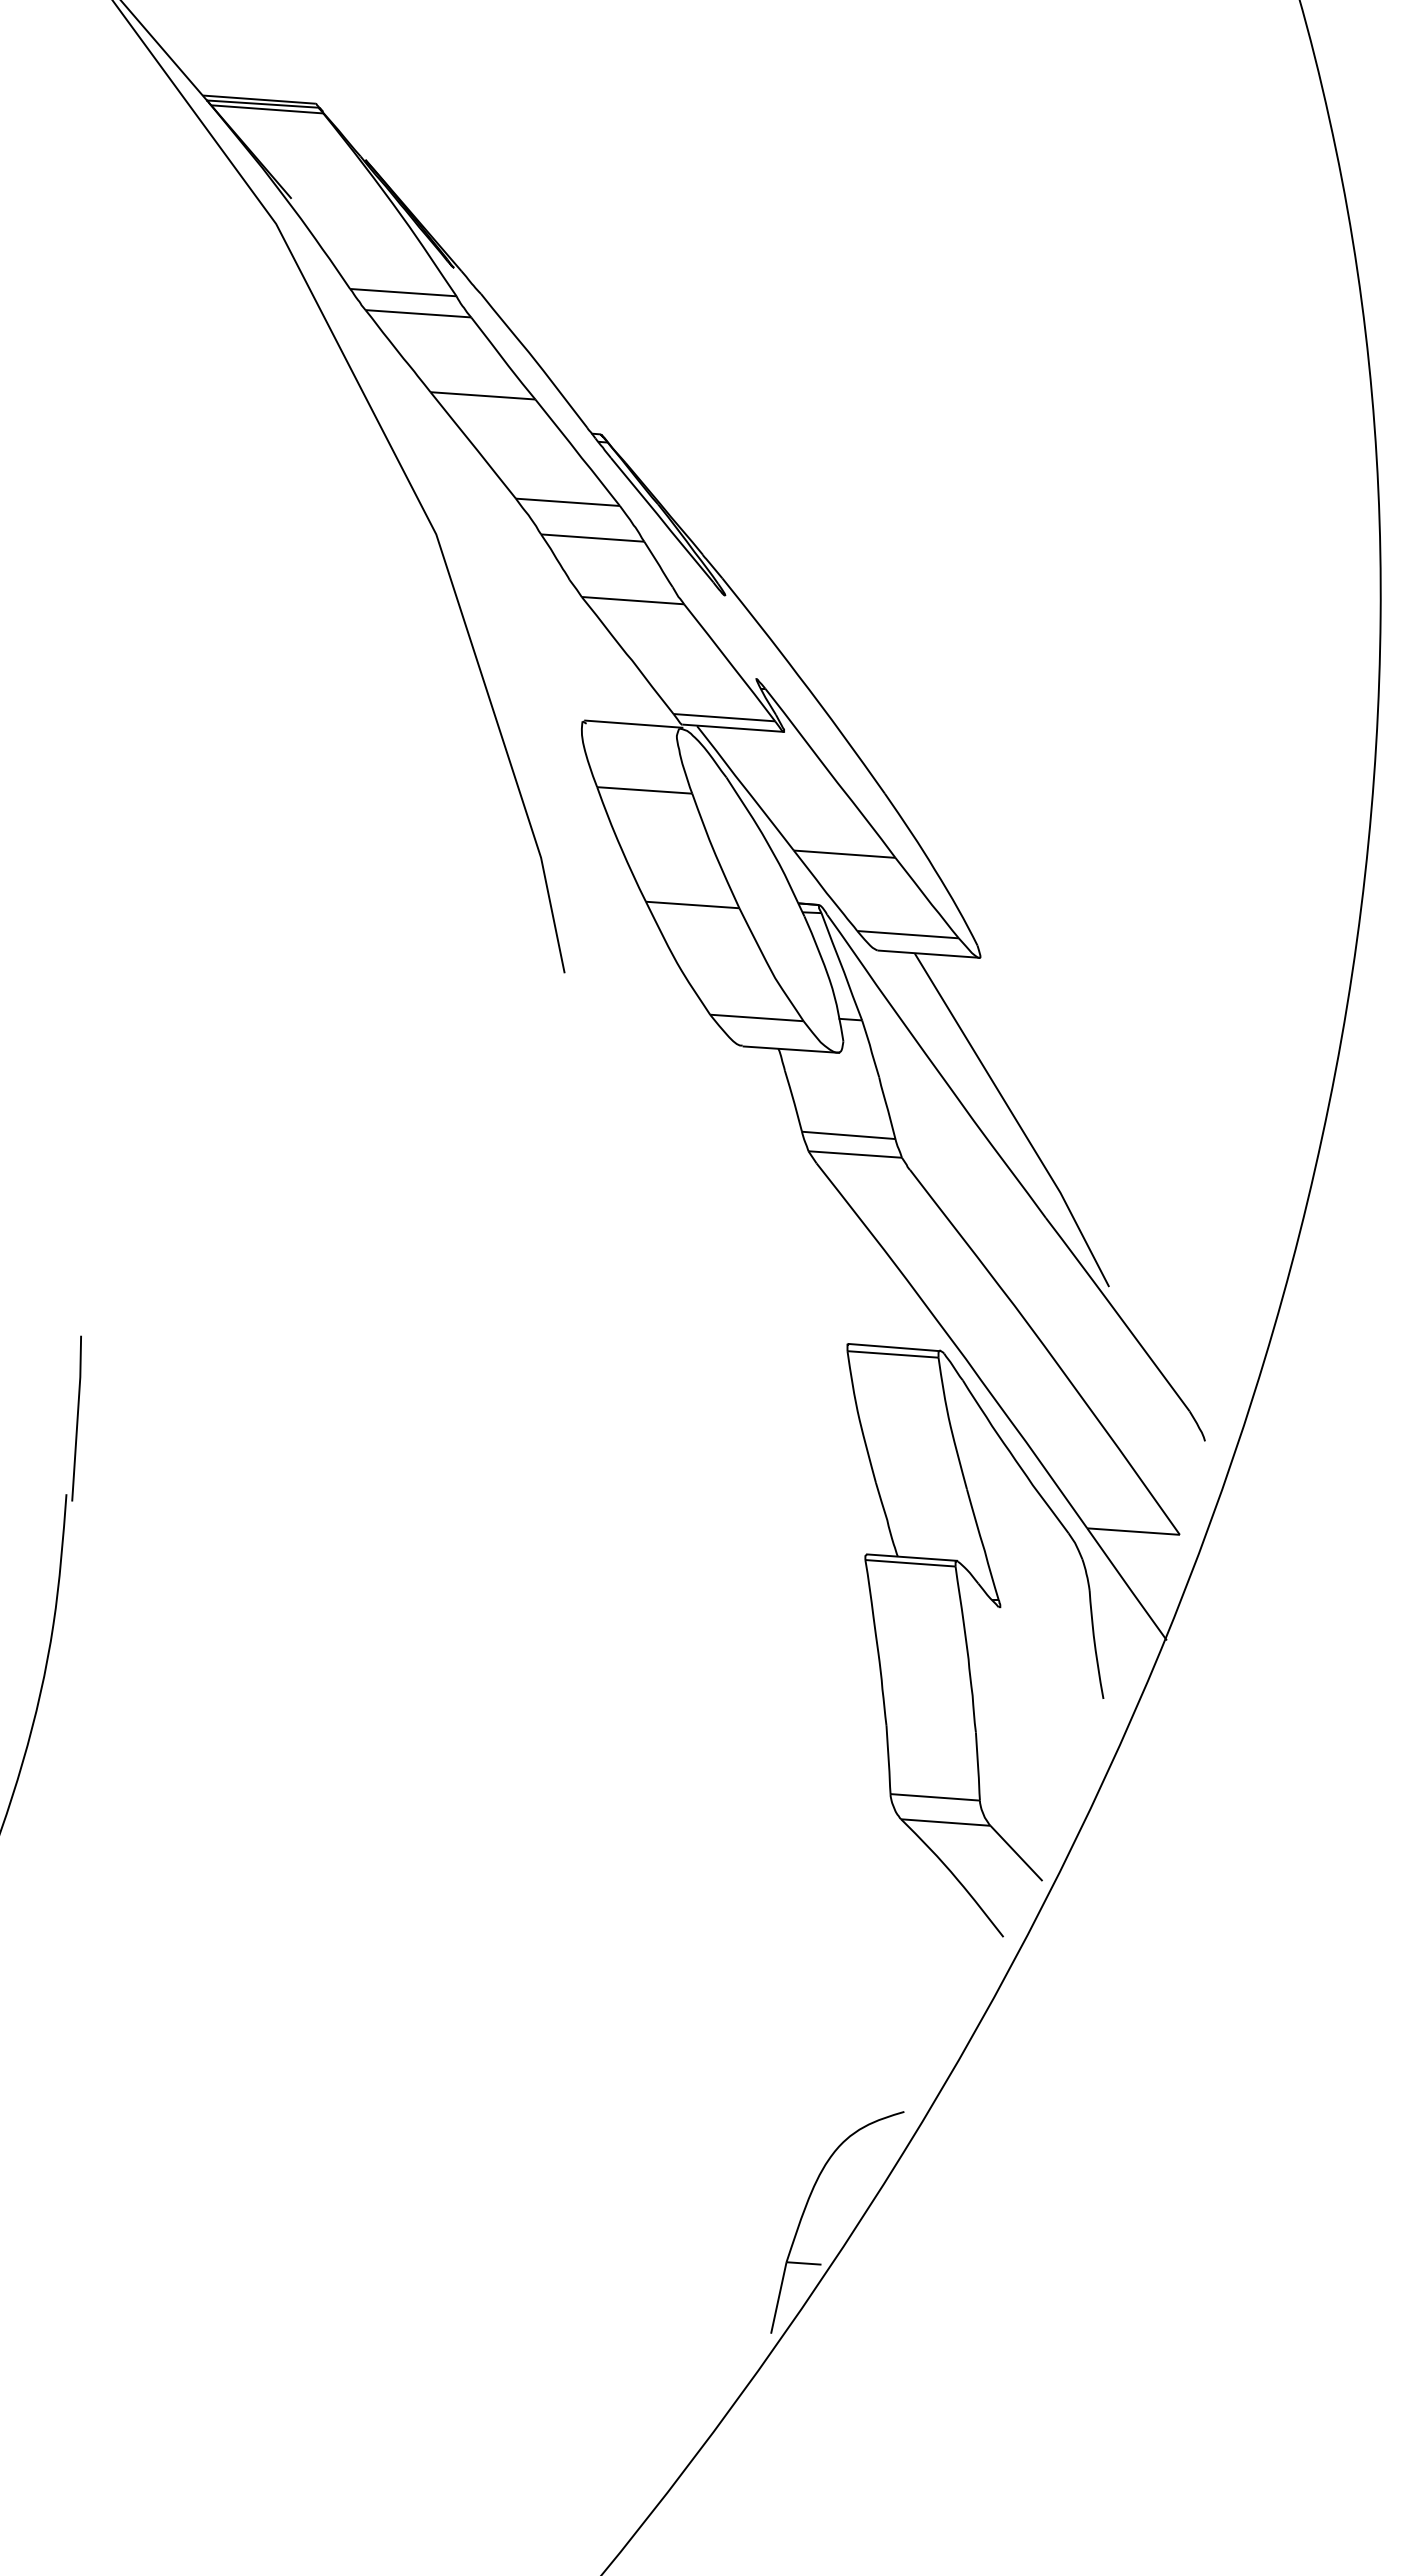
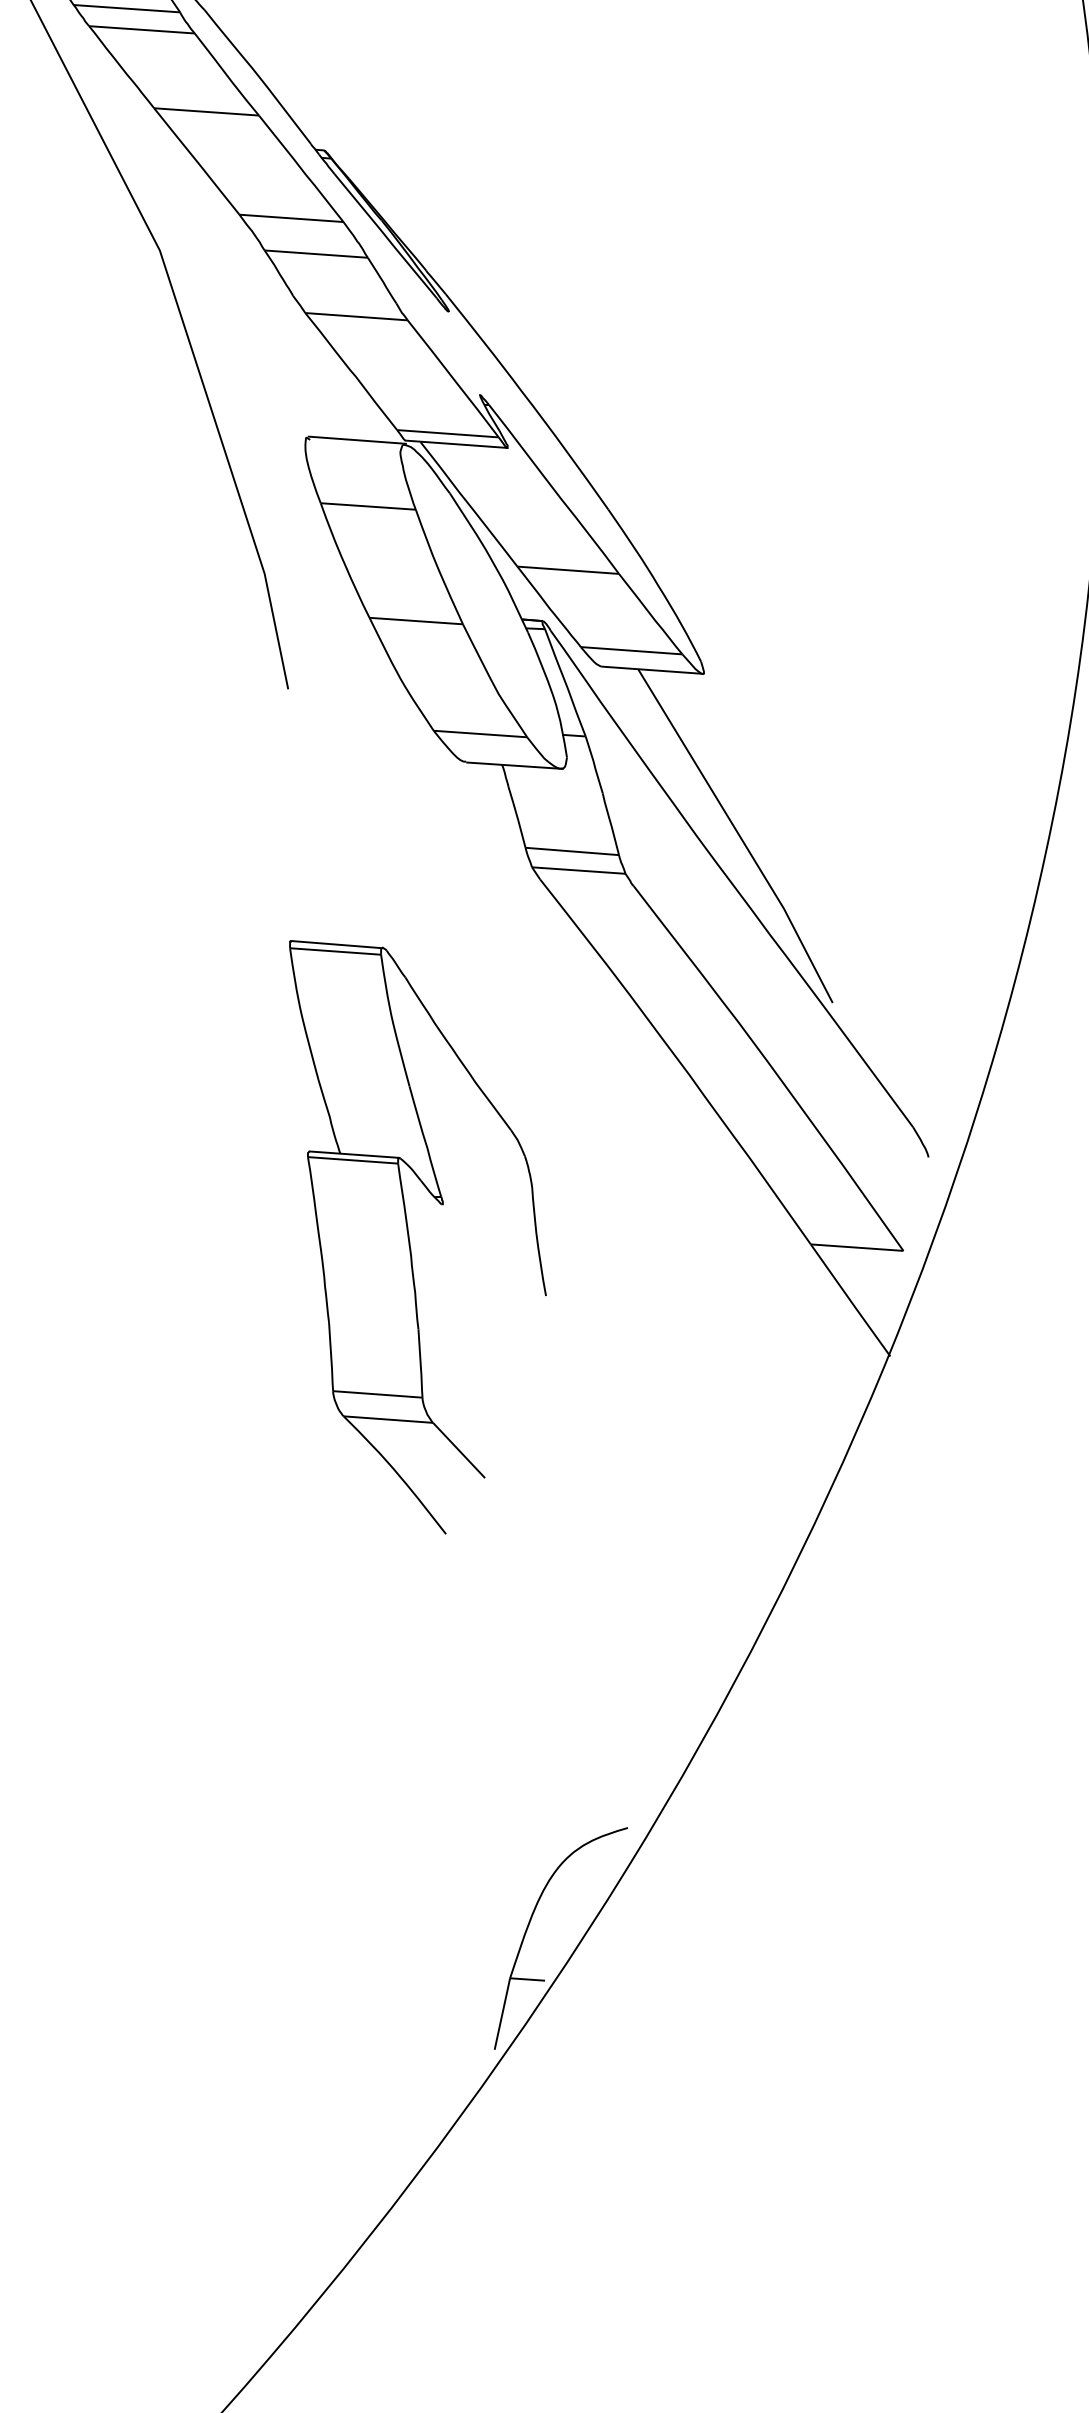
part: (967, 1641) -> (410, 1238), moved

